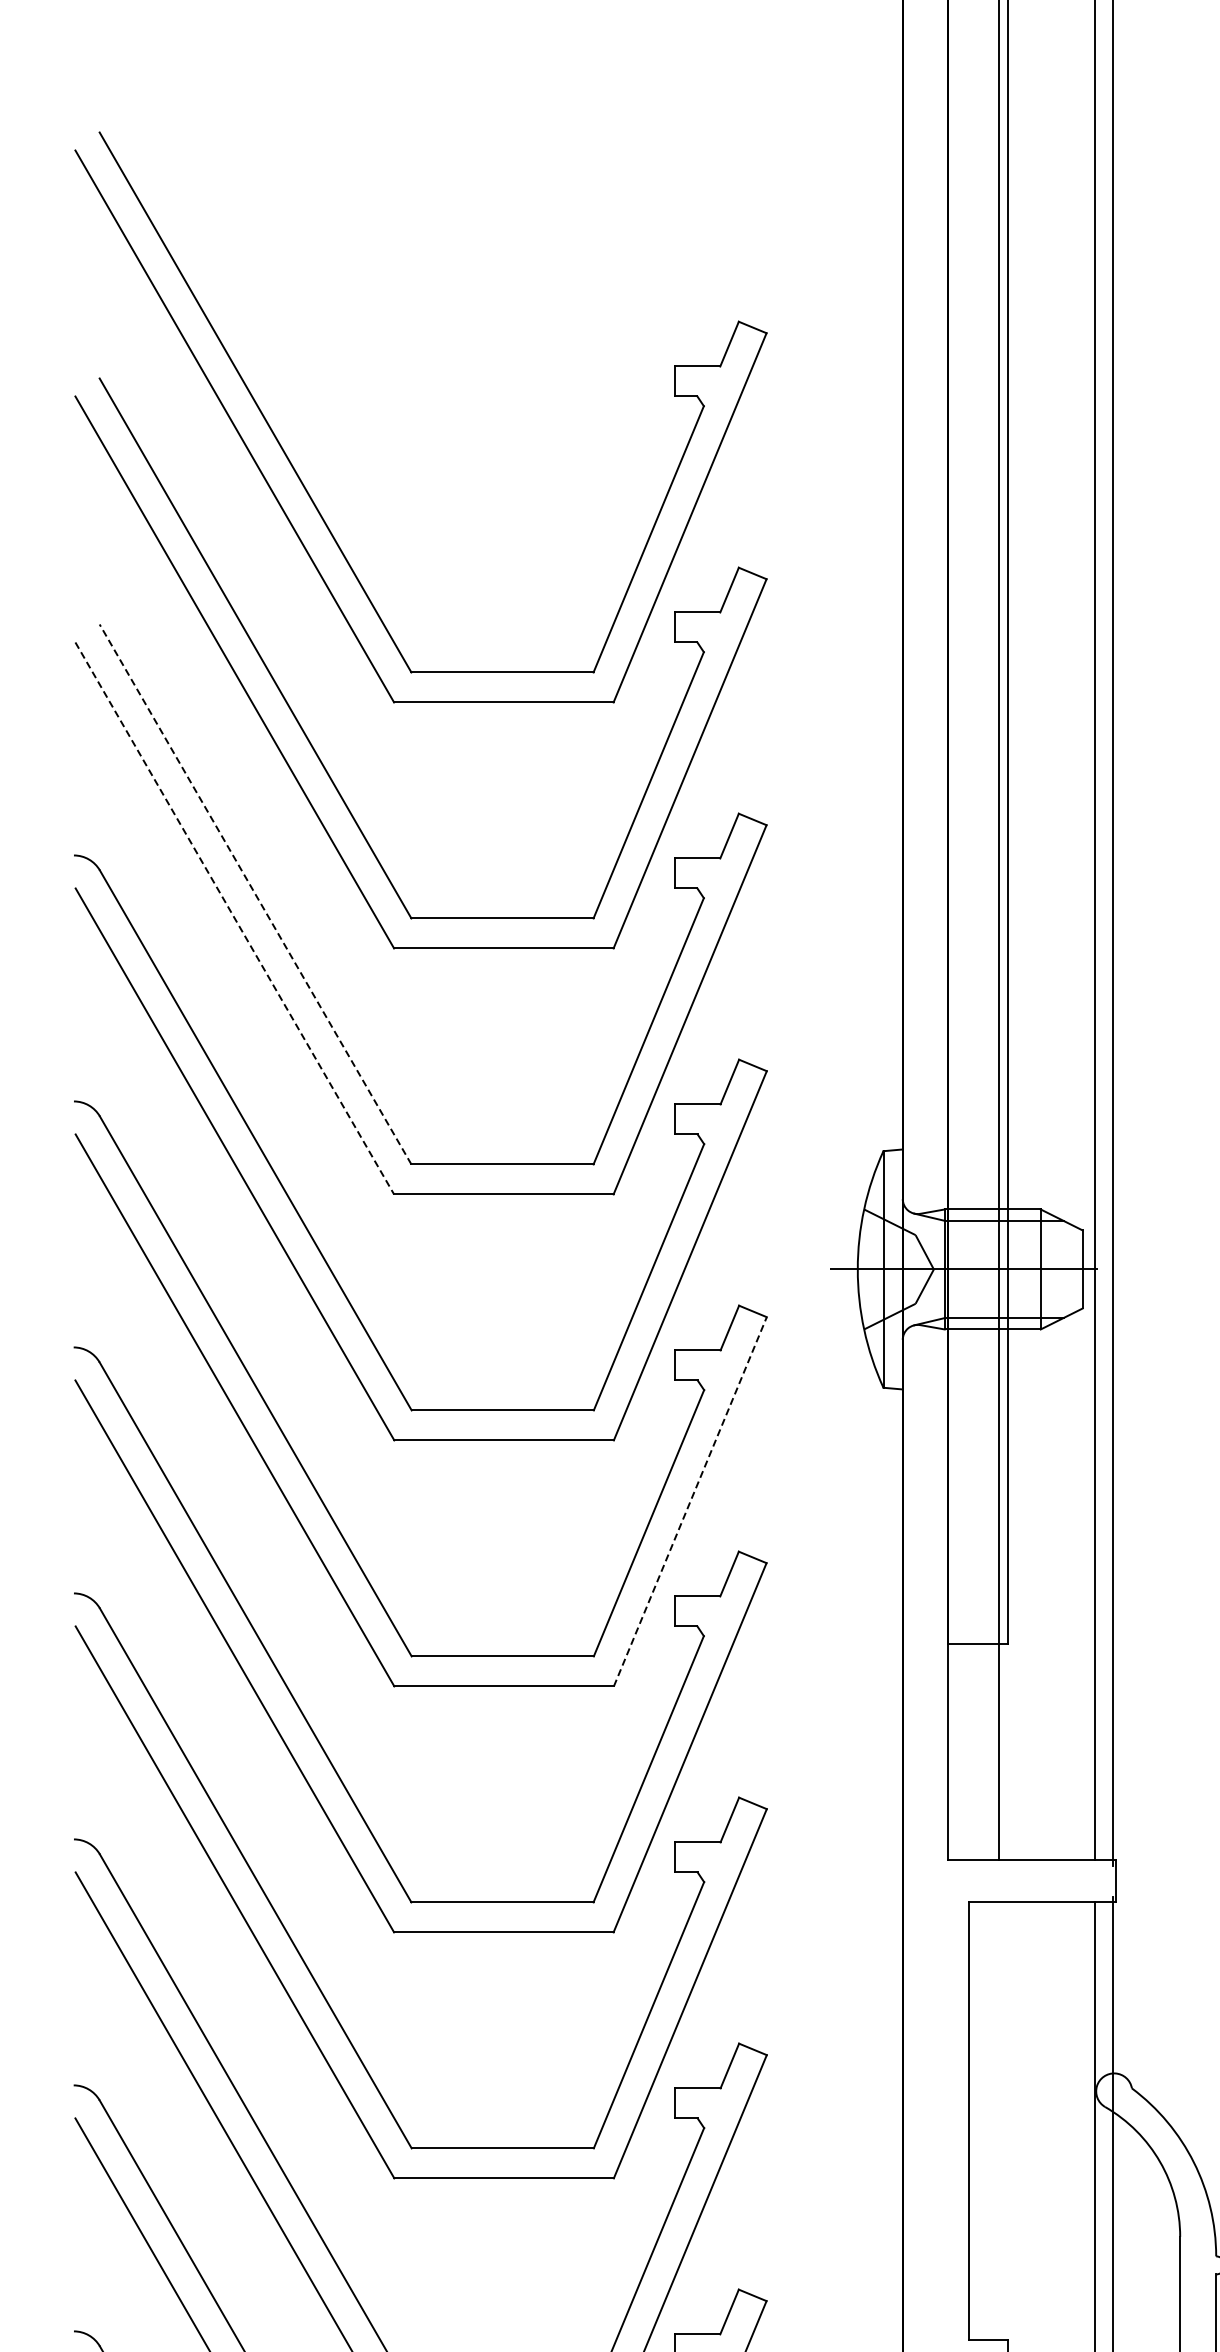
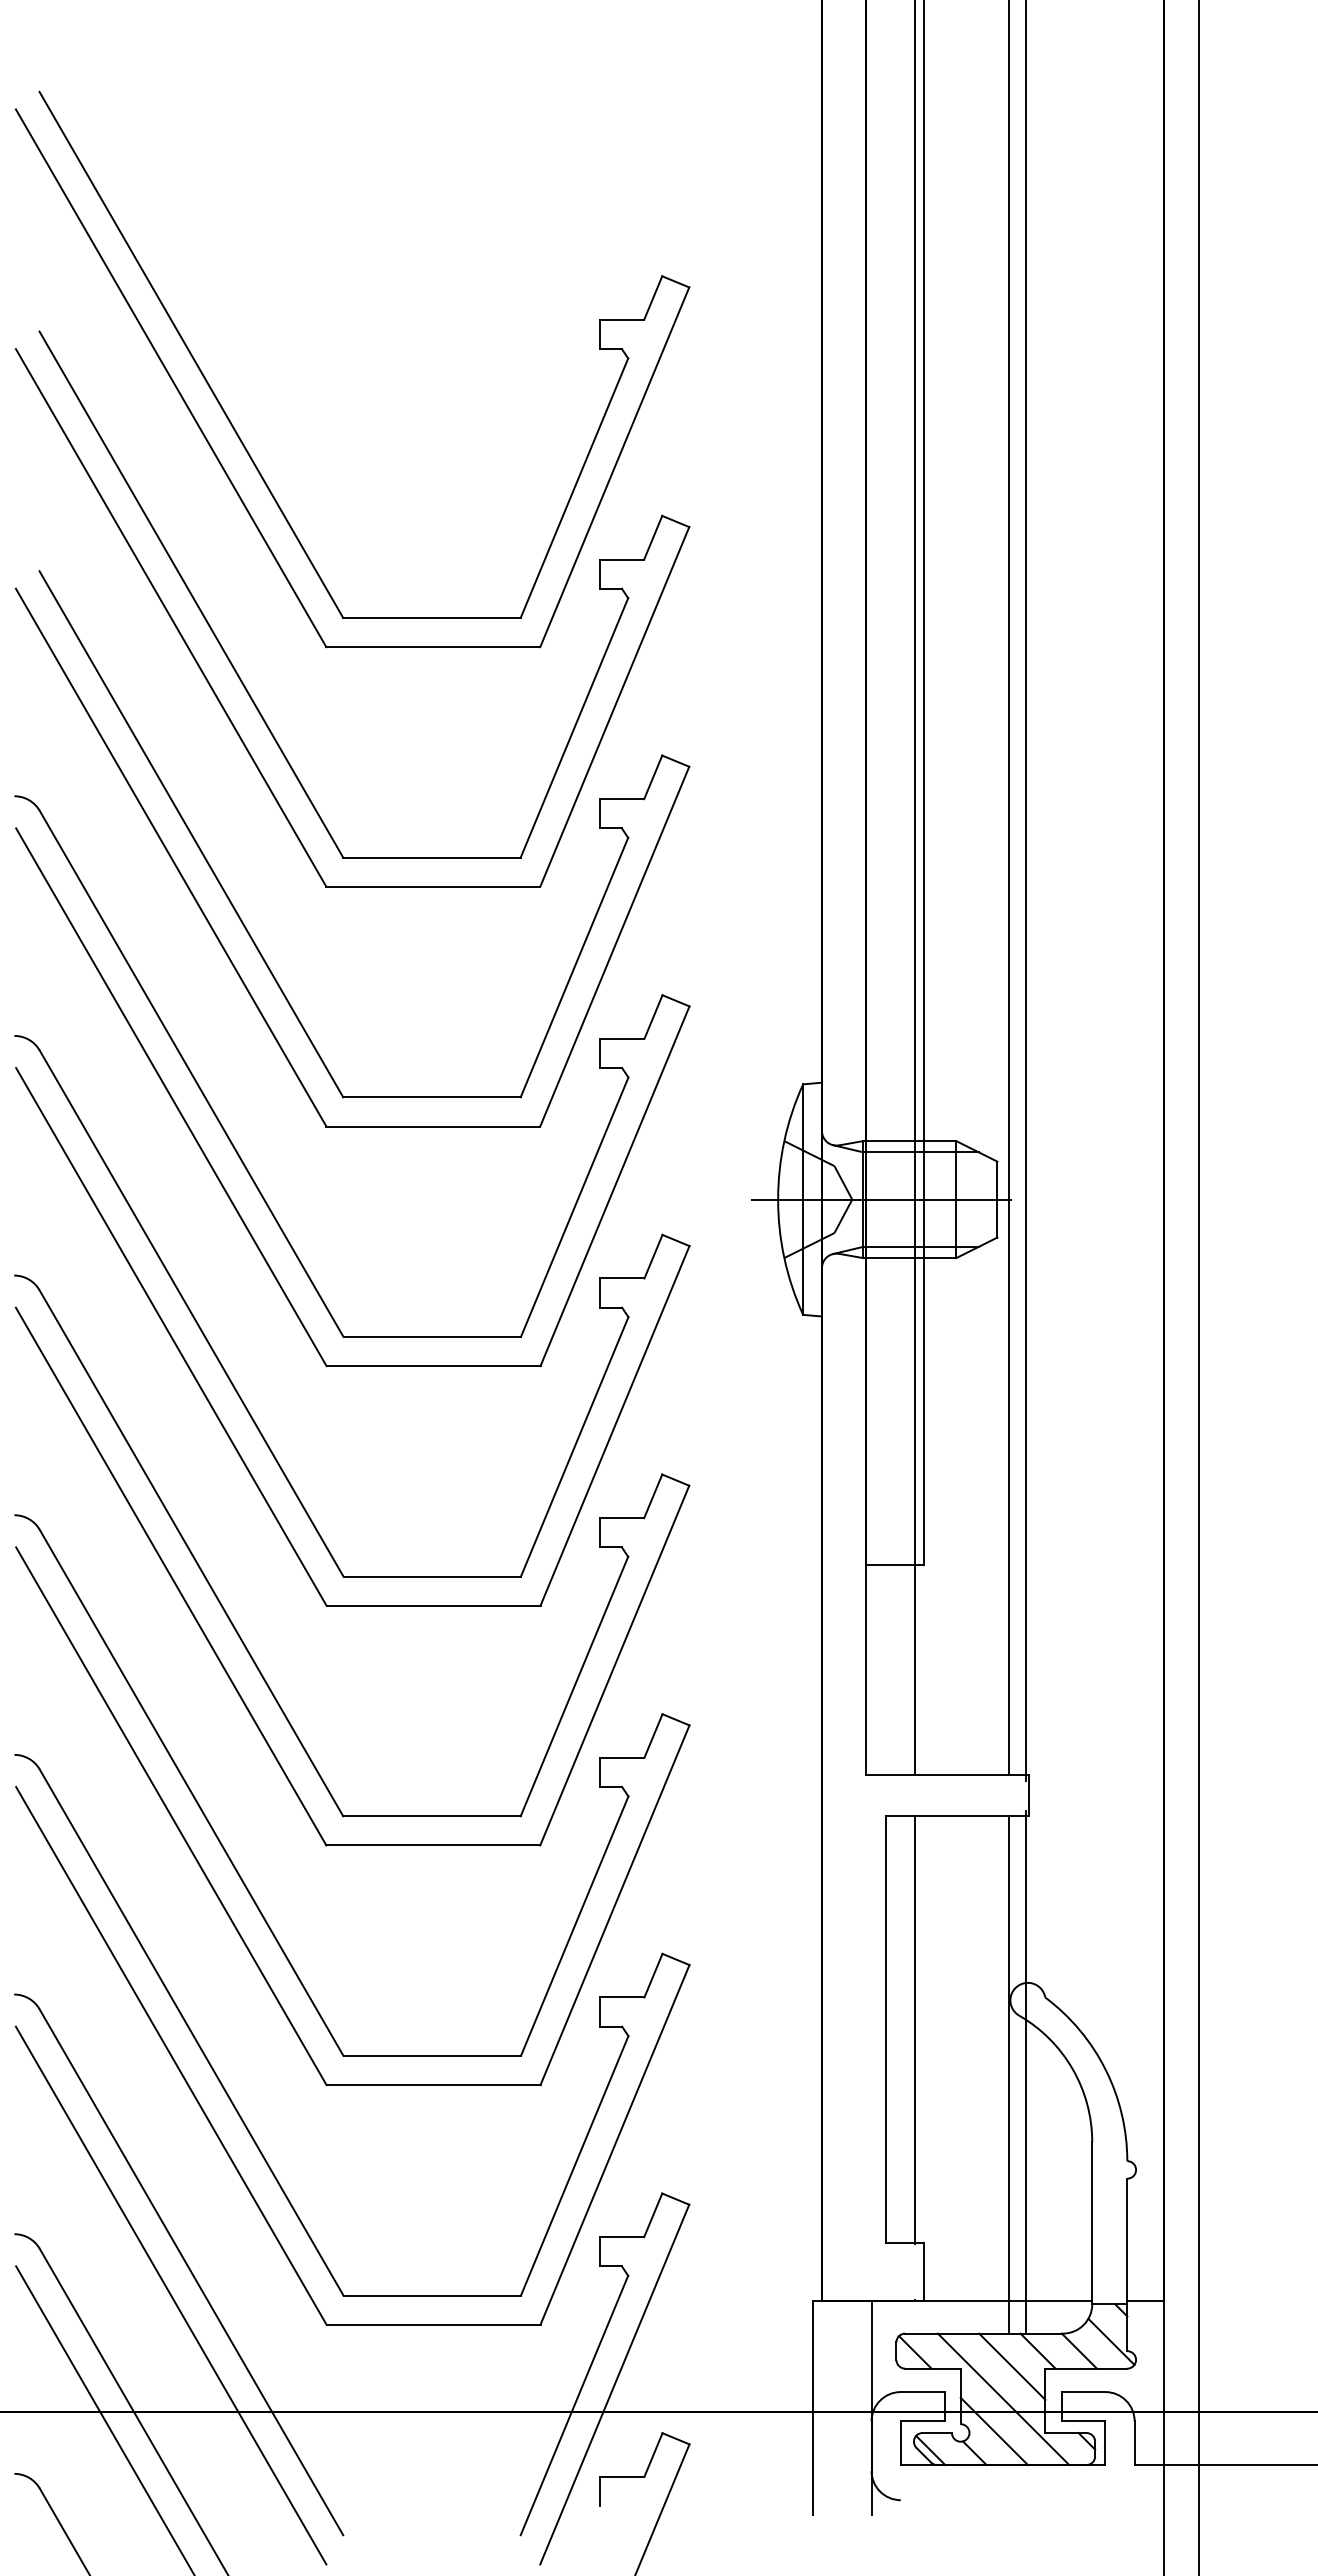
line: (255, 894) -> (191, 834), dashed -> solid
line: (235, 919) -> (171, 858), dashed -> solid
line: (690, 1501) -> (615, 1425), dashed -> solid
line: (998, 2122) -> (915, 2030), added

